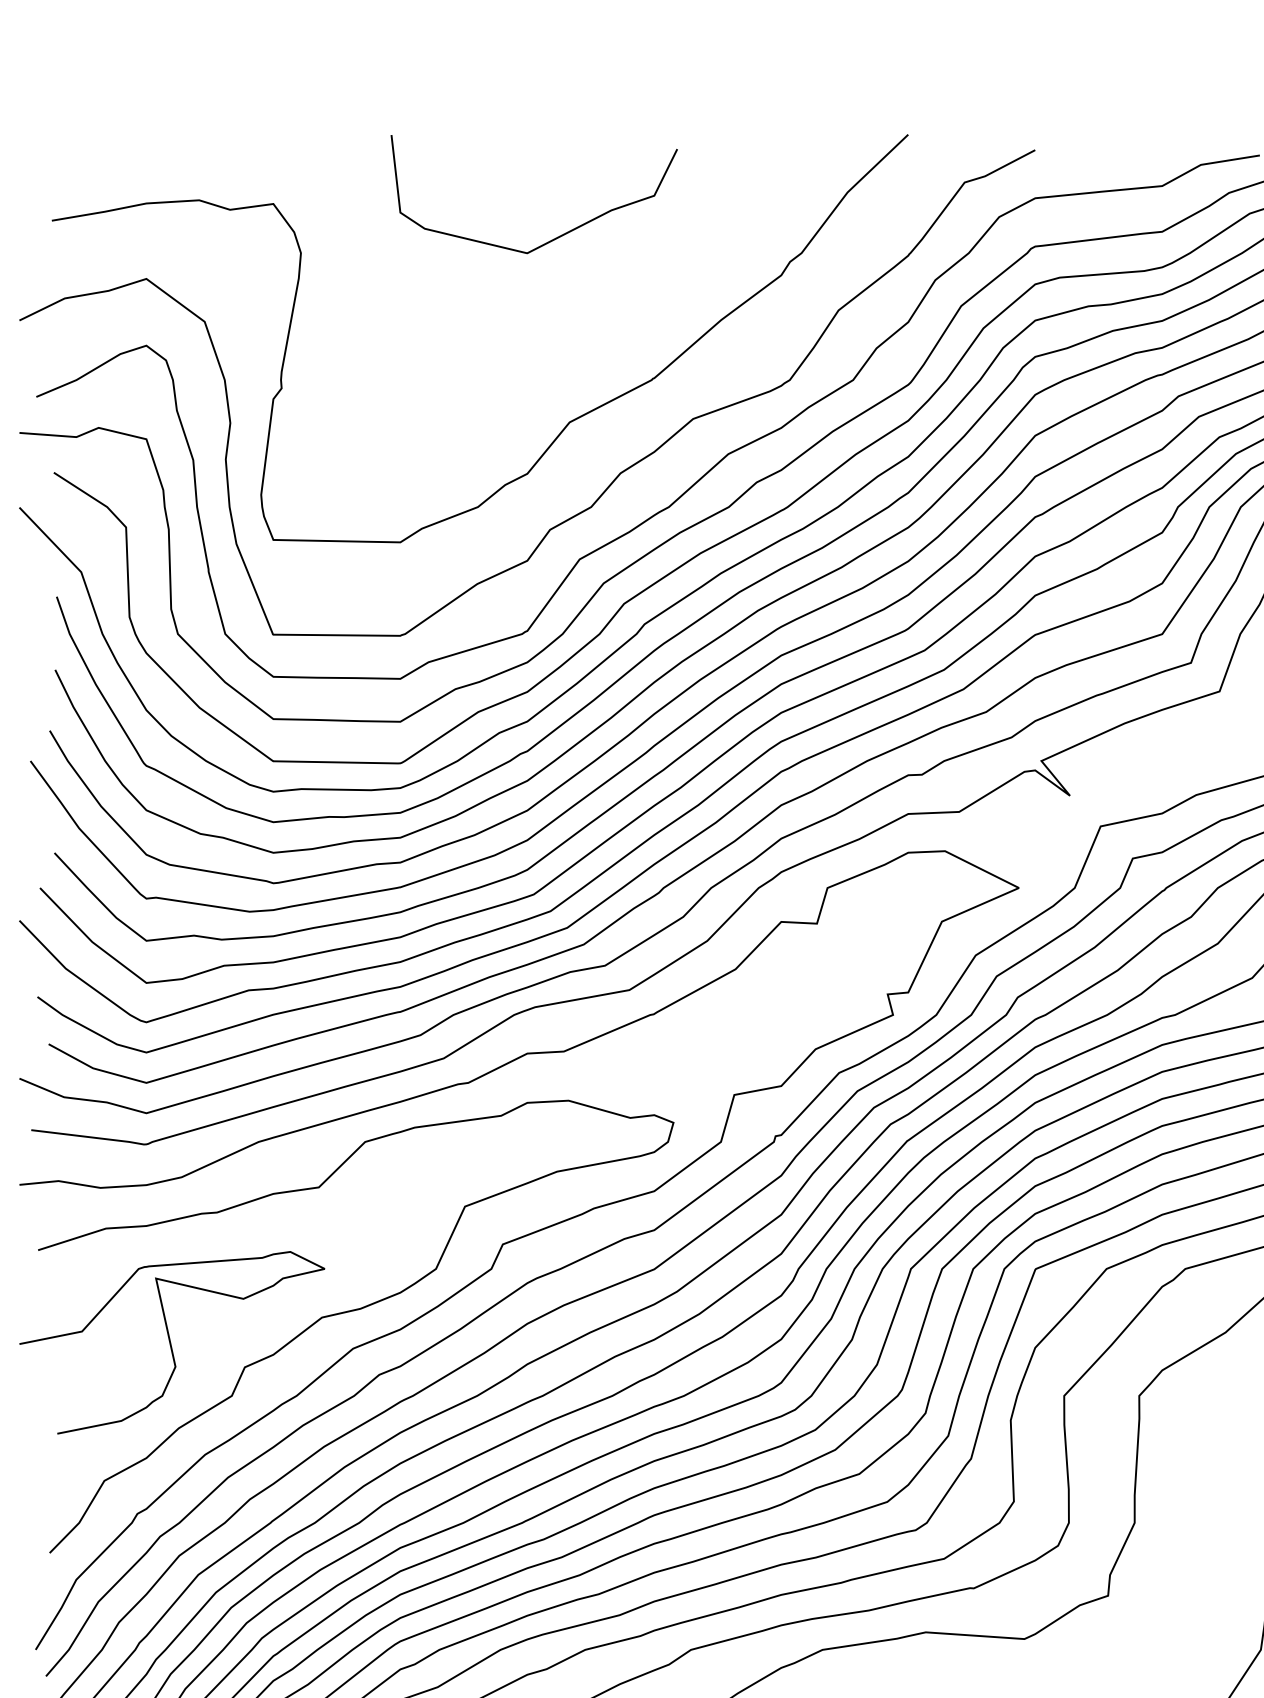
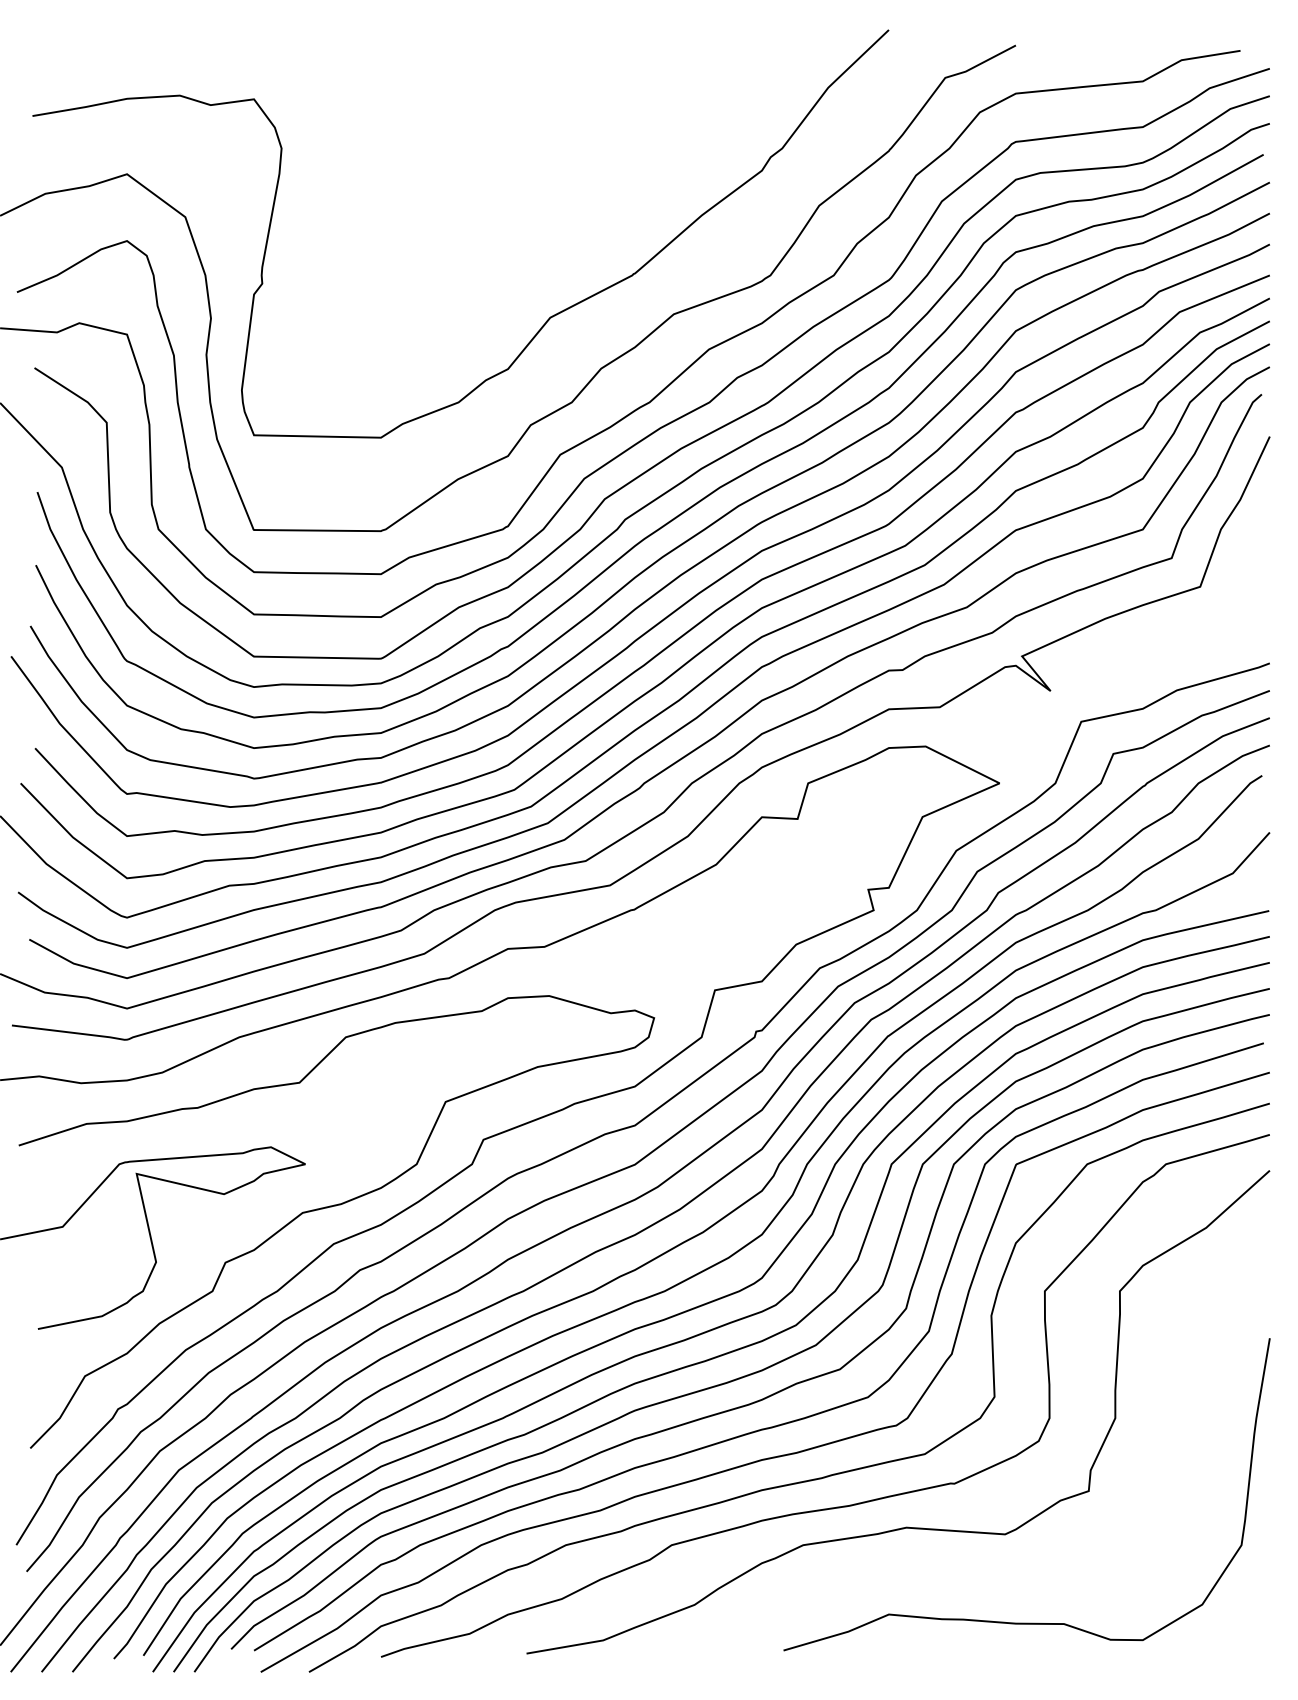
curve: (554, 238) -> (535, 133), removed

